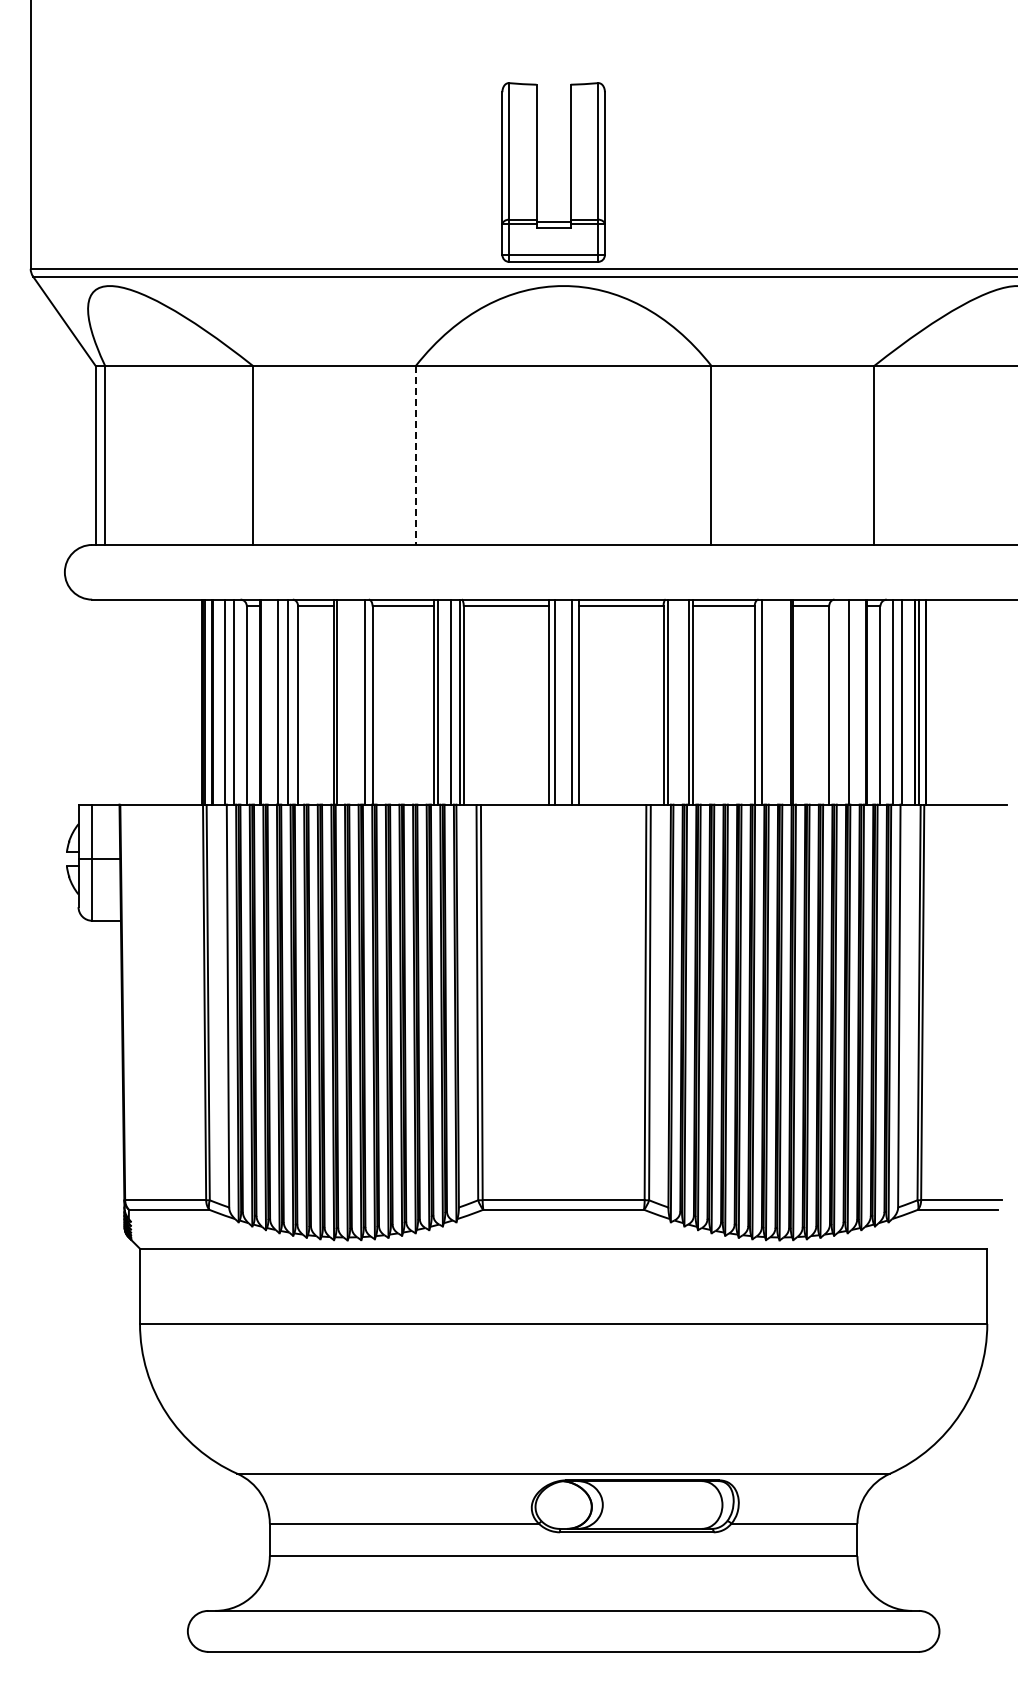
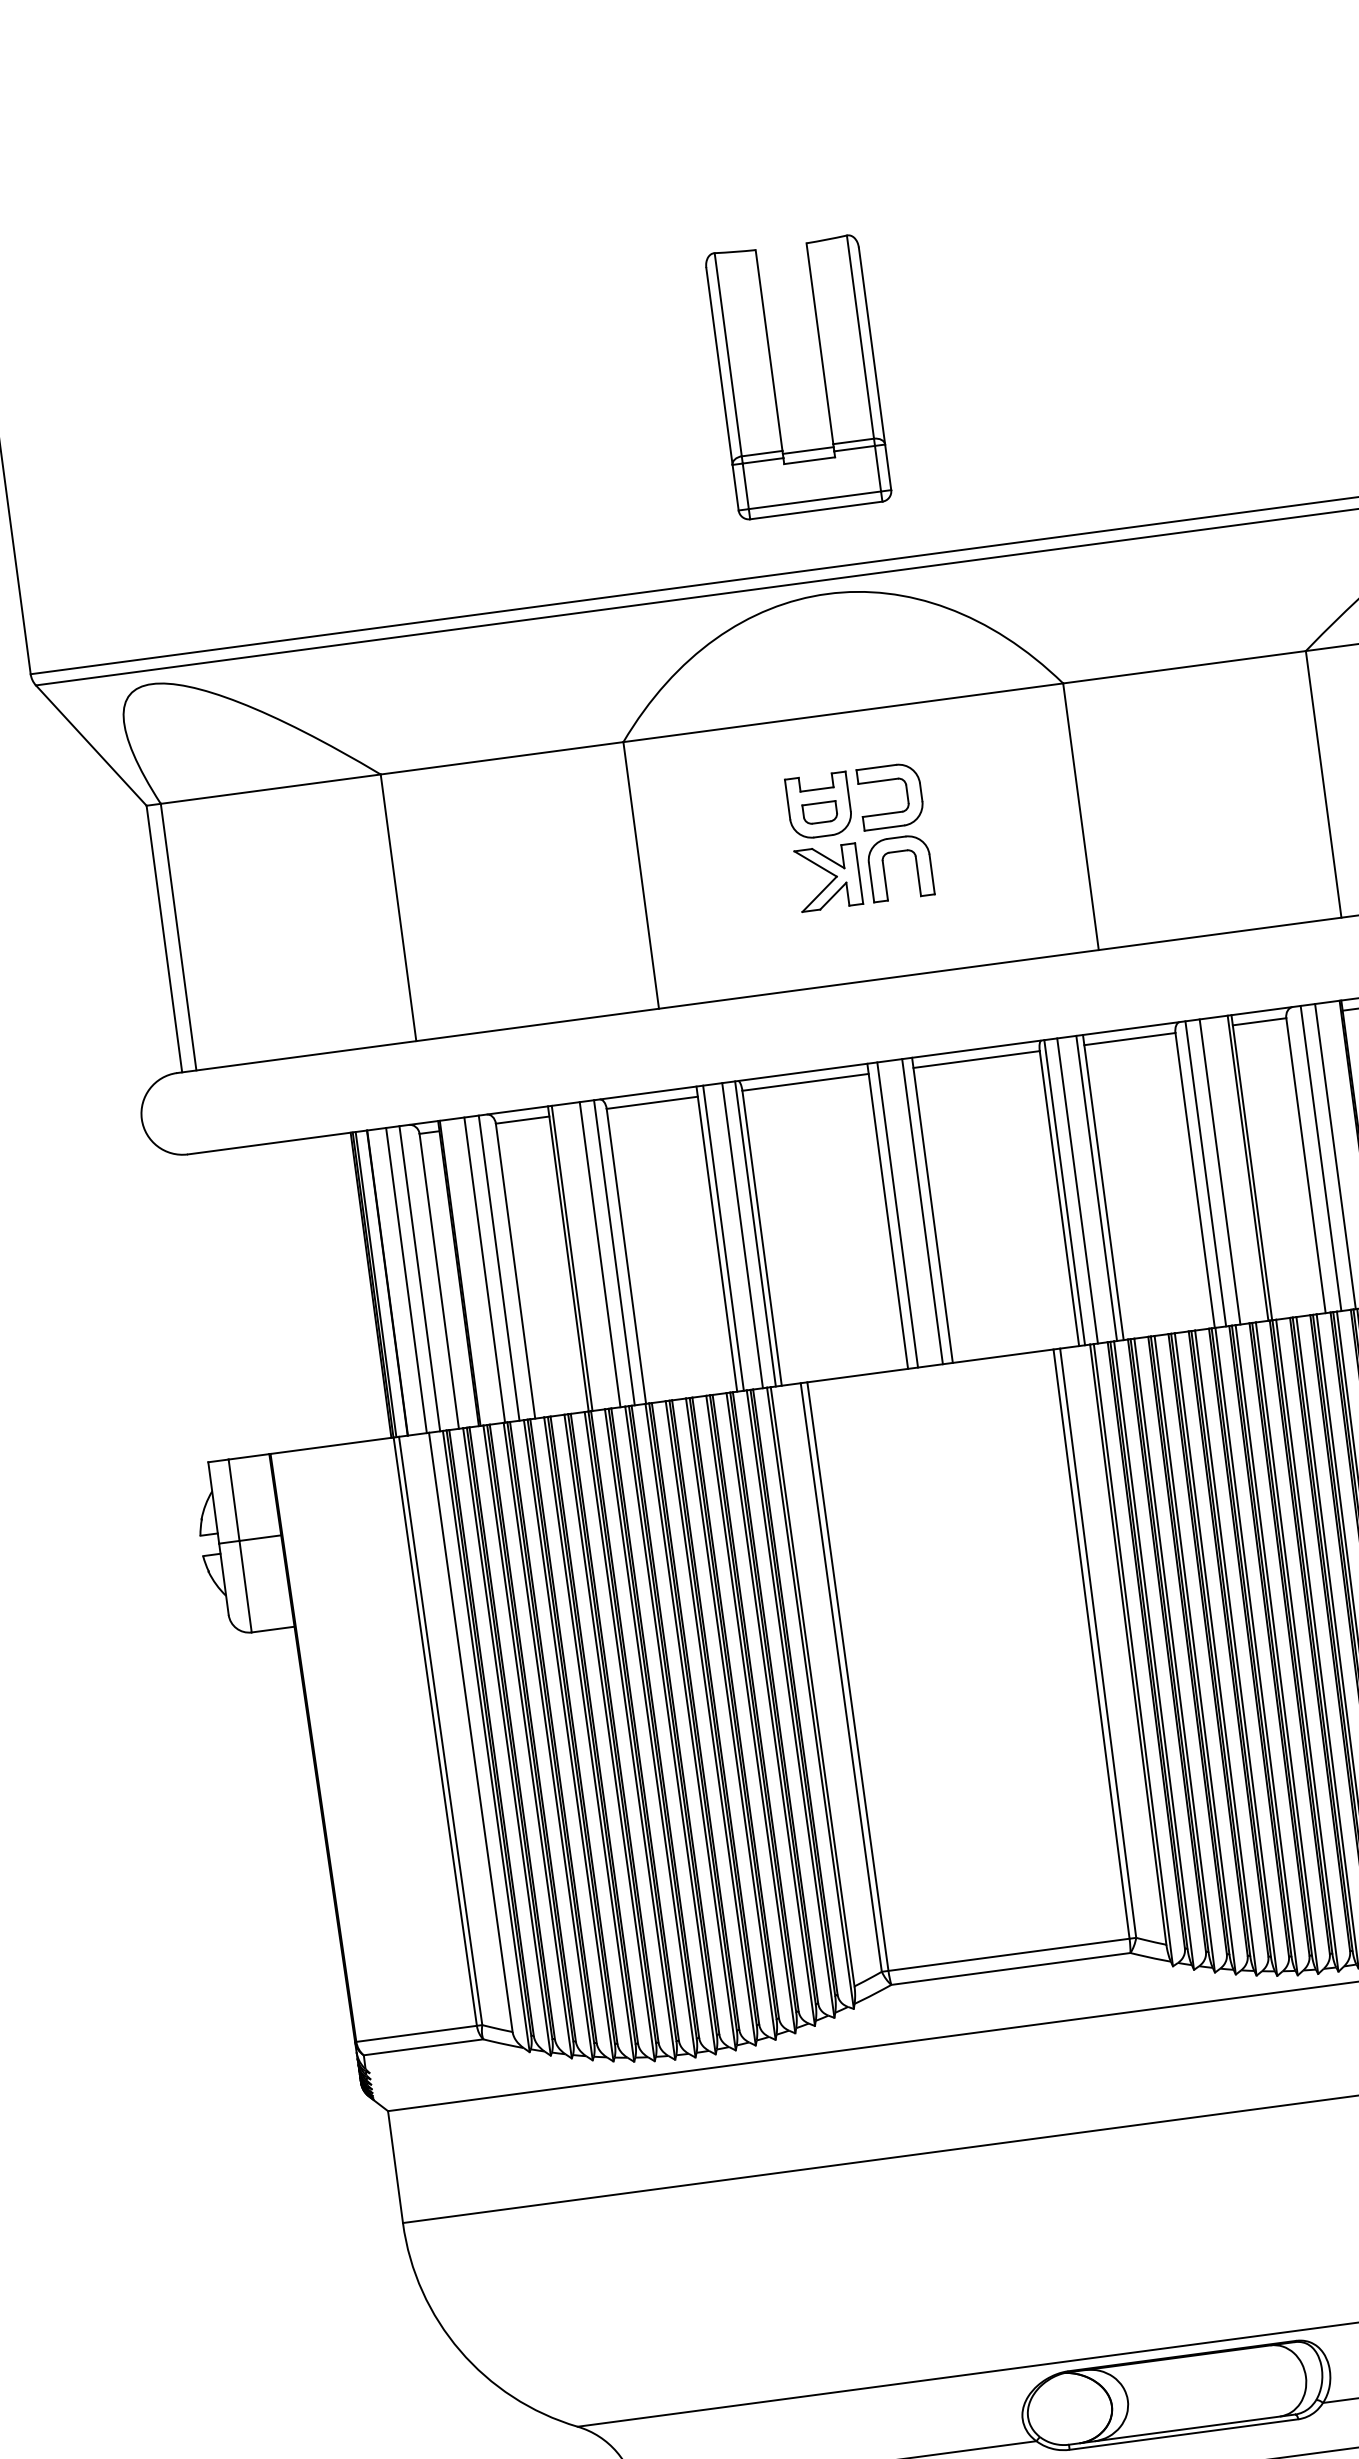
part: (537, 172) -> (774, 380), moved
part: (563, 449) -> (859, 837), added
line: (415, 455) -> (640, 875), dashed -> solid
line: (355, 701) -> (600, 1253), added
line: (676, 701) -> (1077, 1189), added
line: (771, 701) -> (1219, 1171), added
line: (839, 701) -> (1320, 1157), added

